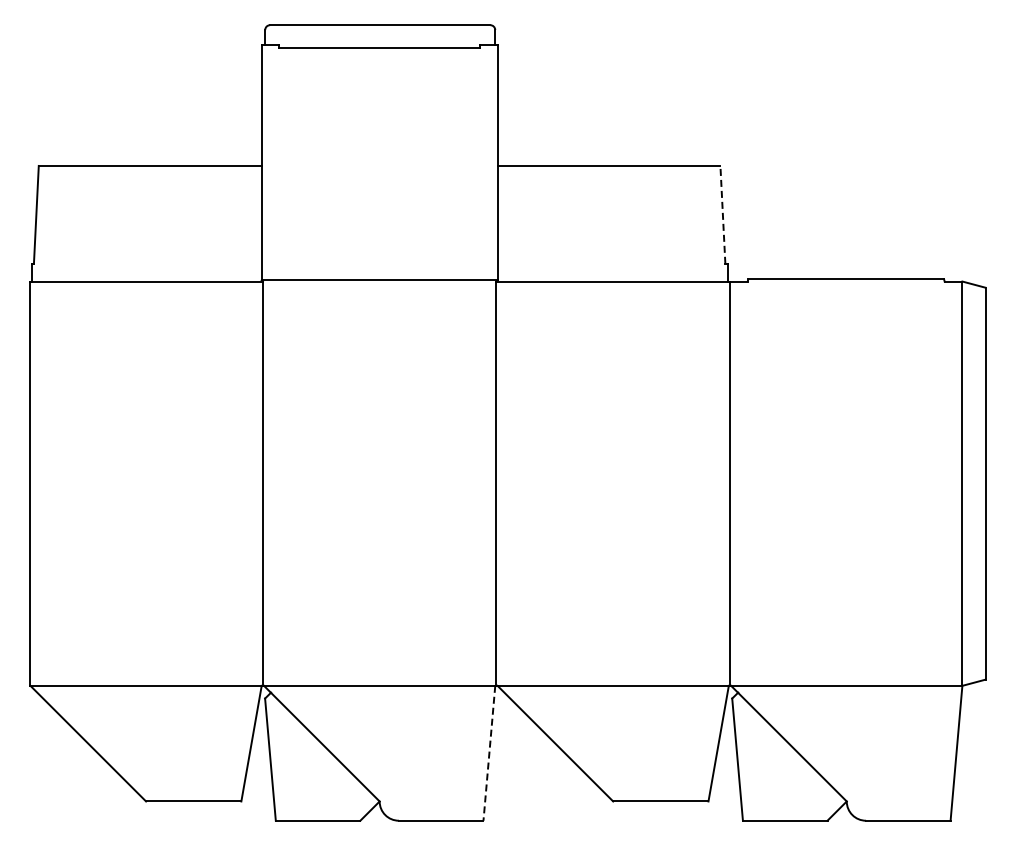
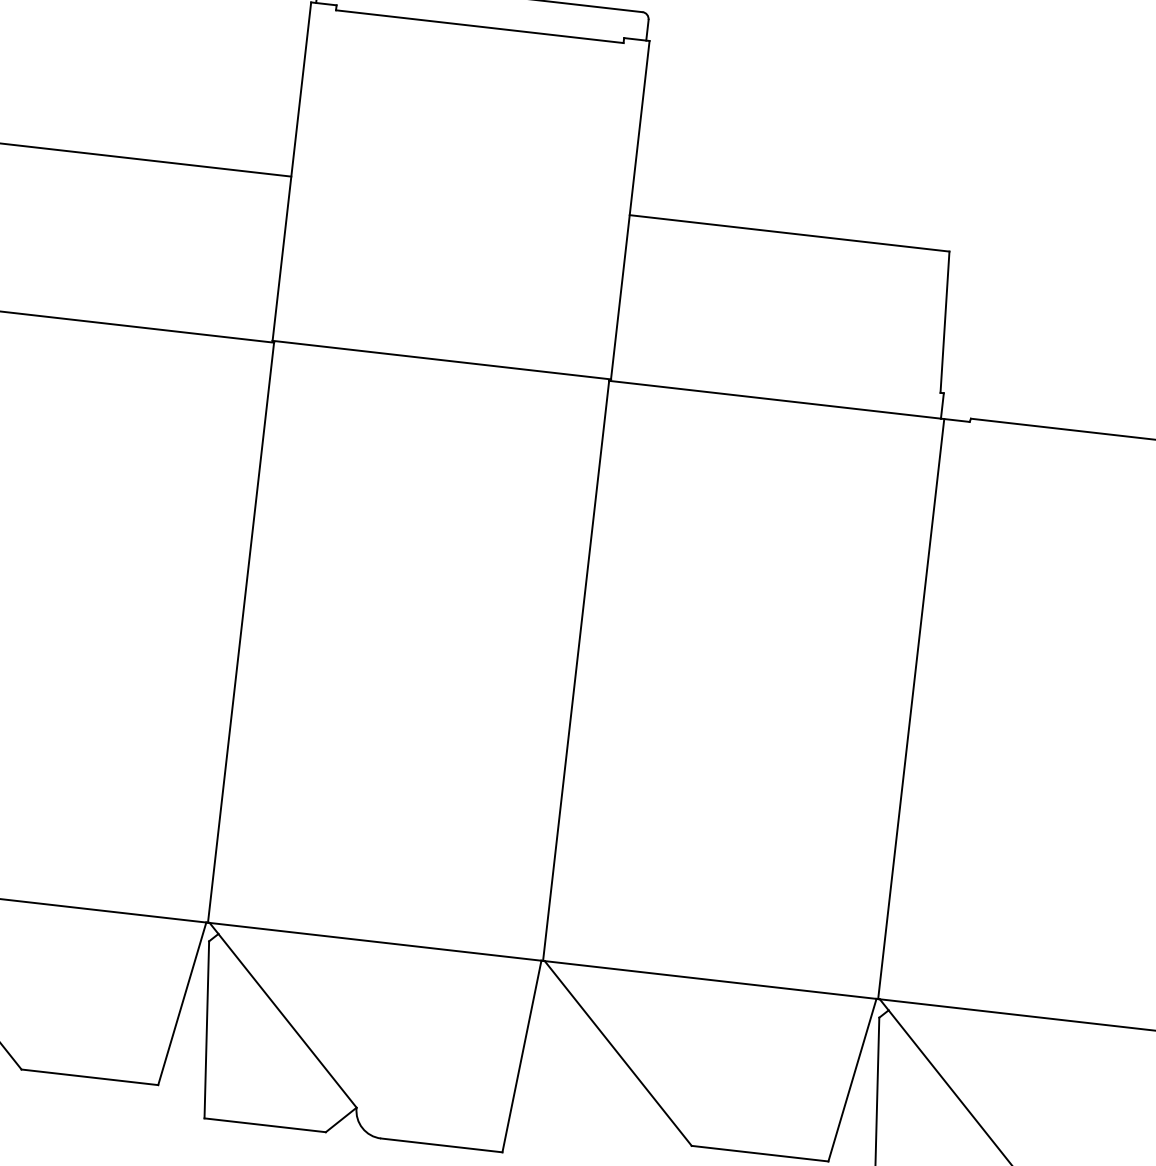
line: (722, 214) -> (944, 321), dashed -> solid
line: (489, 753) -> (522, 1056), dashed -> solid

